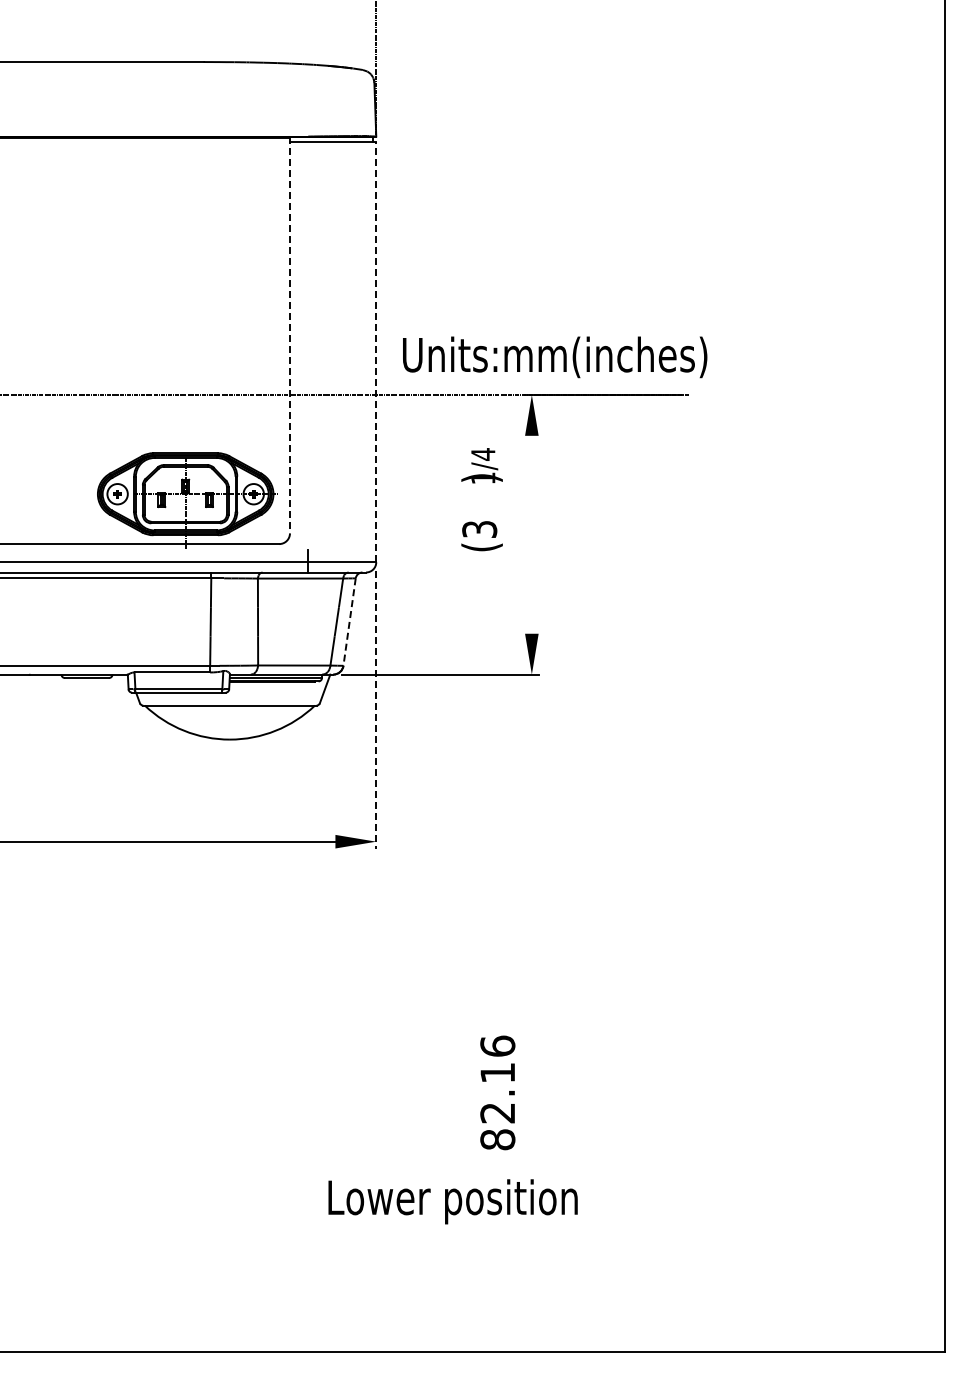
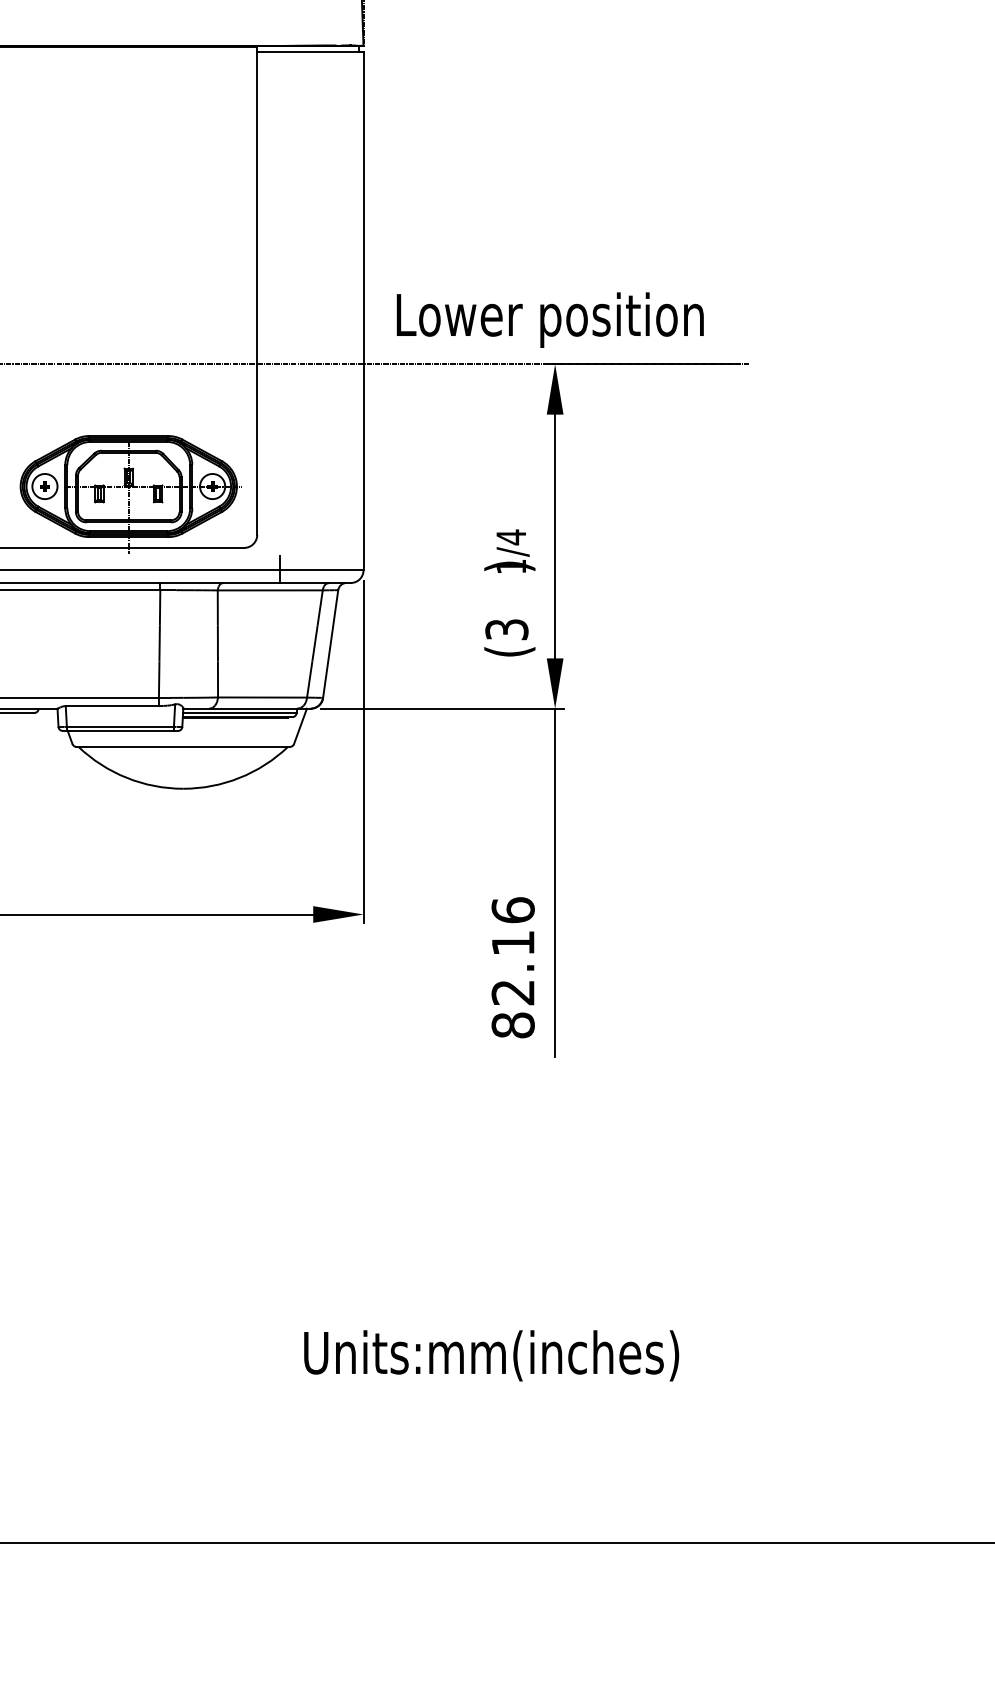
line: (290, 335) -> (257, 291), dashed -> solid
line: (376, 351) -> (363, 310), dashed -> solid
text: (555, 358) -> (584, 319), Units:mm(inches) -> Lower position
text: (481, 499) -> (509, 592), moved
line: (531, 534) -> (554, 536), added
line: (349, 622) -> (330, 644), dashed -> solid
line: (376, 709) -> (363, 751), dashed -> solid
line: (531, 815) -> (554, 882), added
text: (497, 1092) -> (512, 967), moved
text: (480, 1201) -> (491, 1357), Lower position -> Units:mm(inches)

